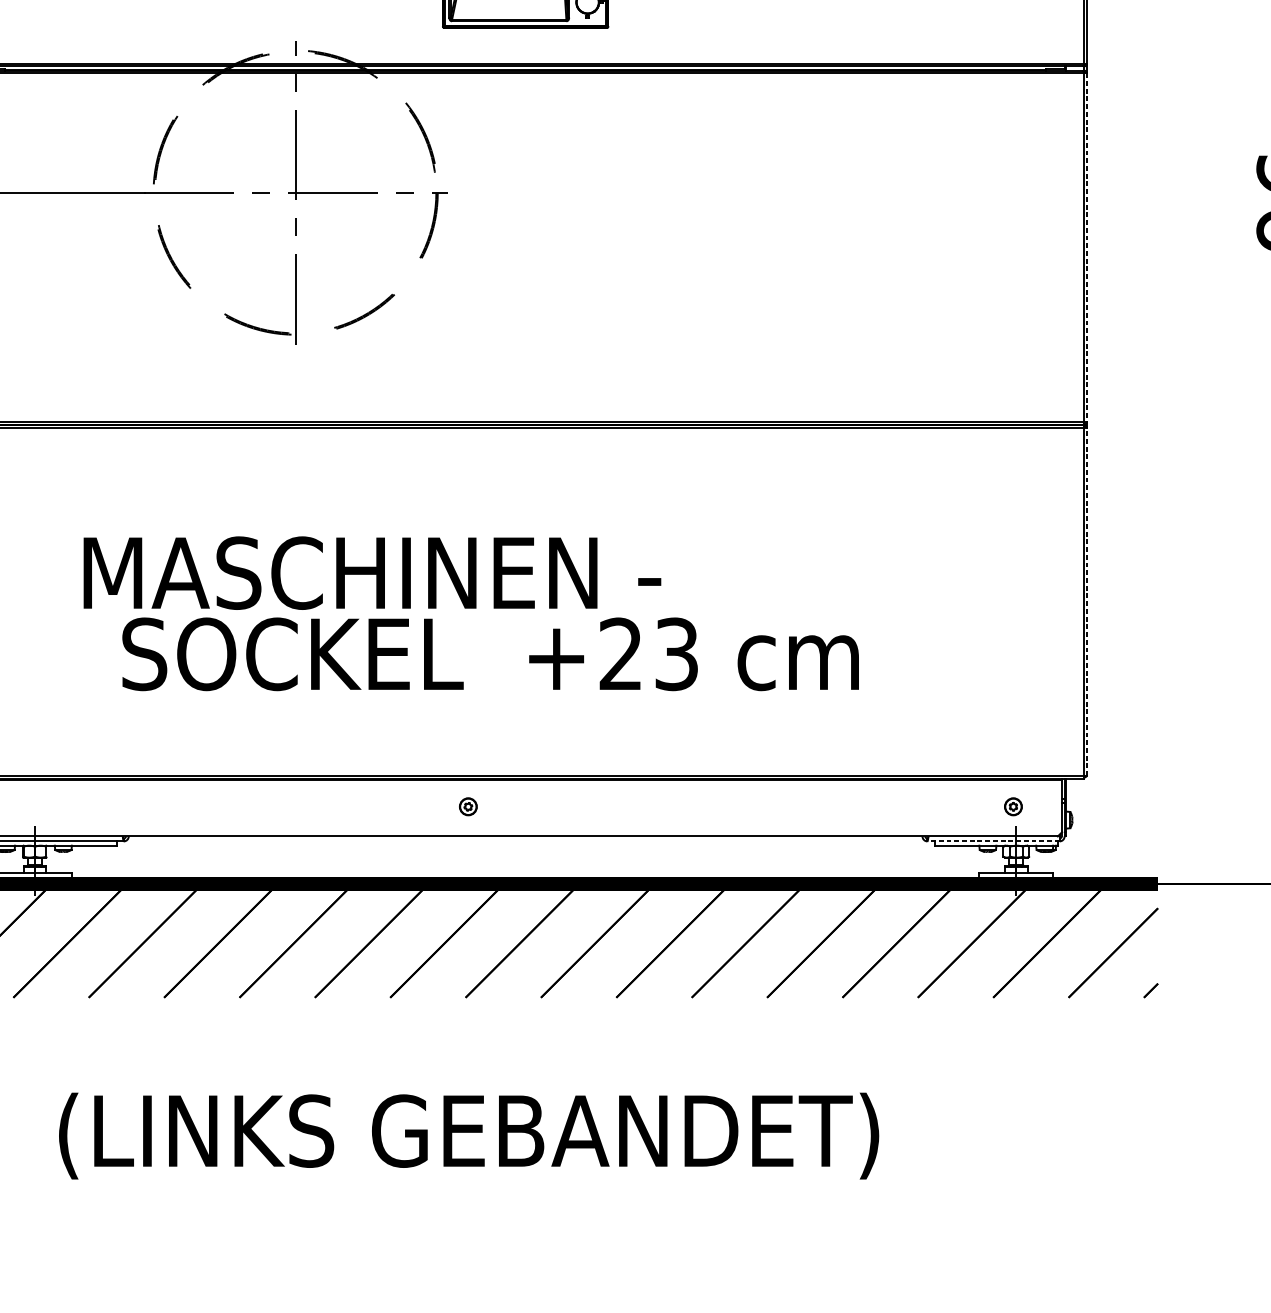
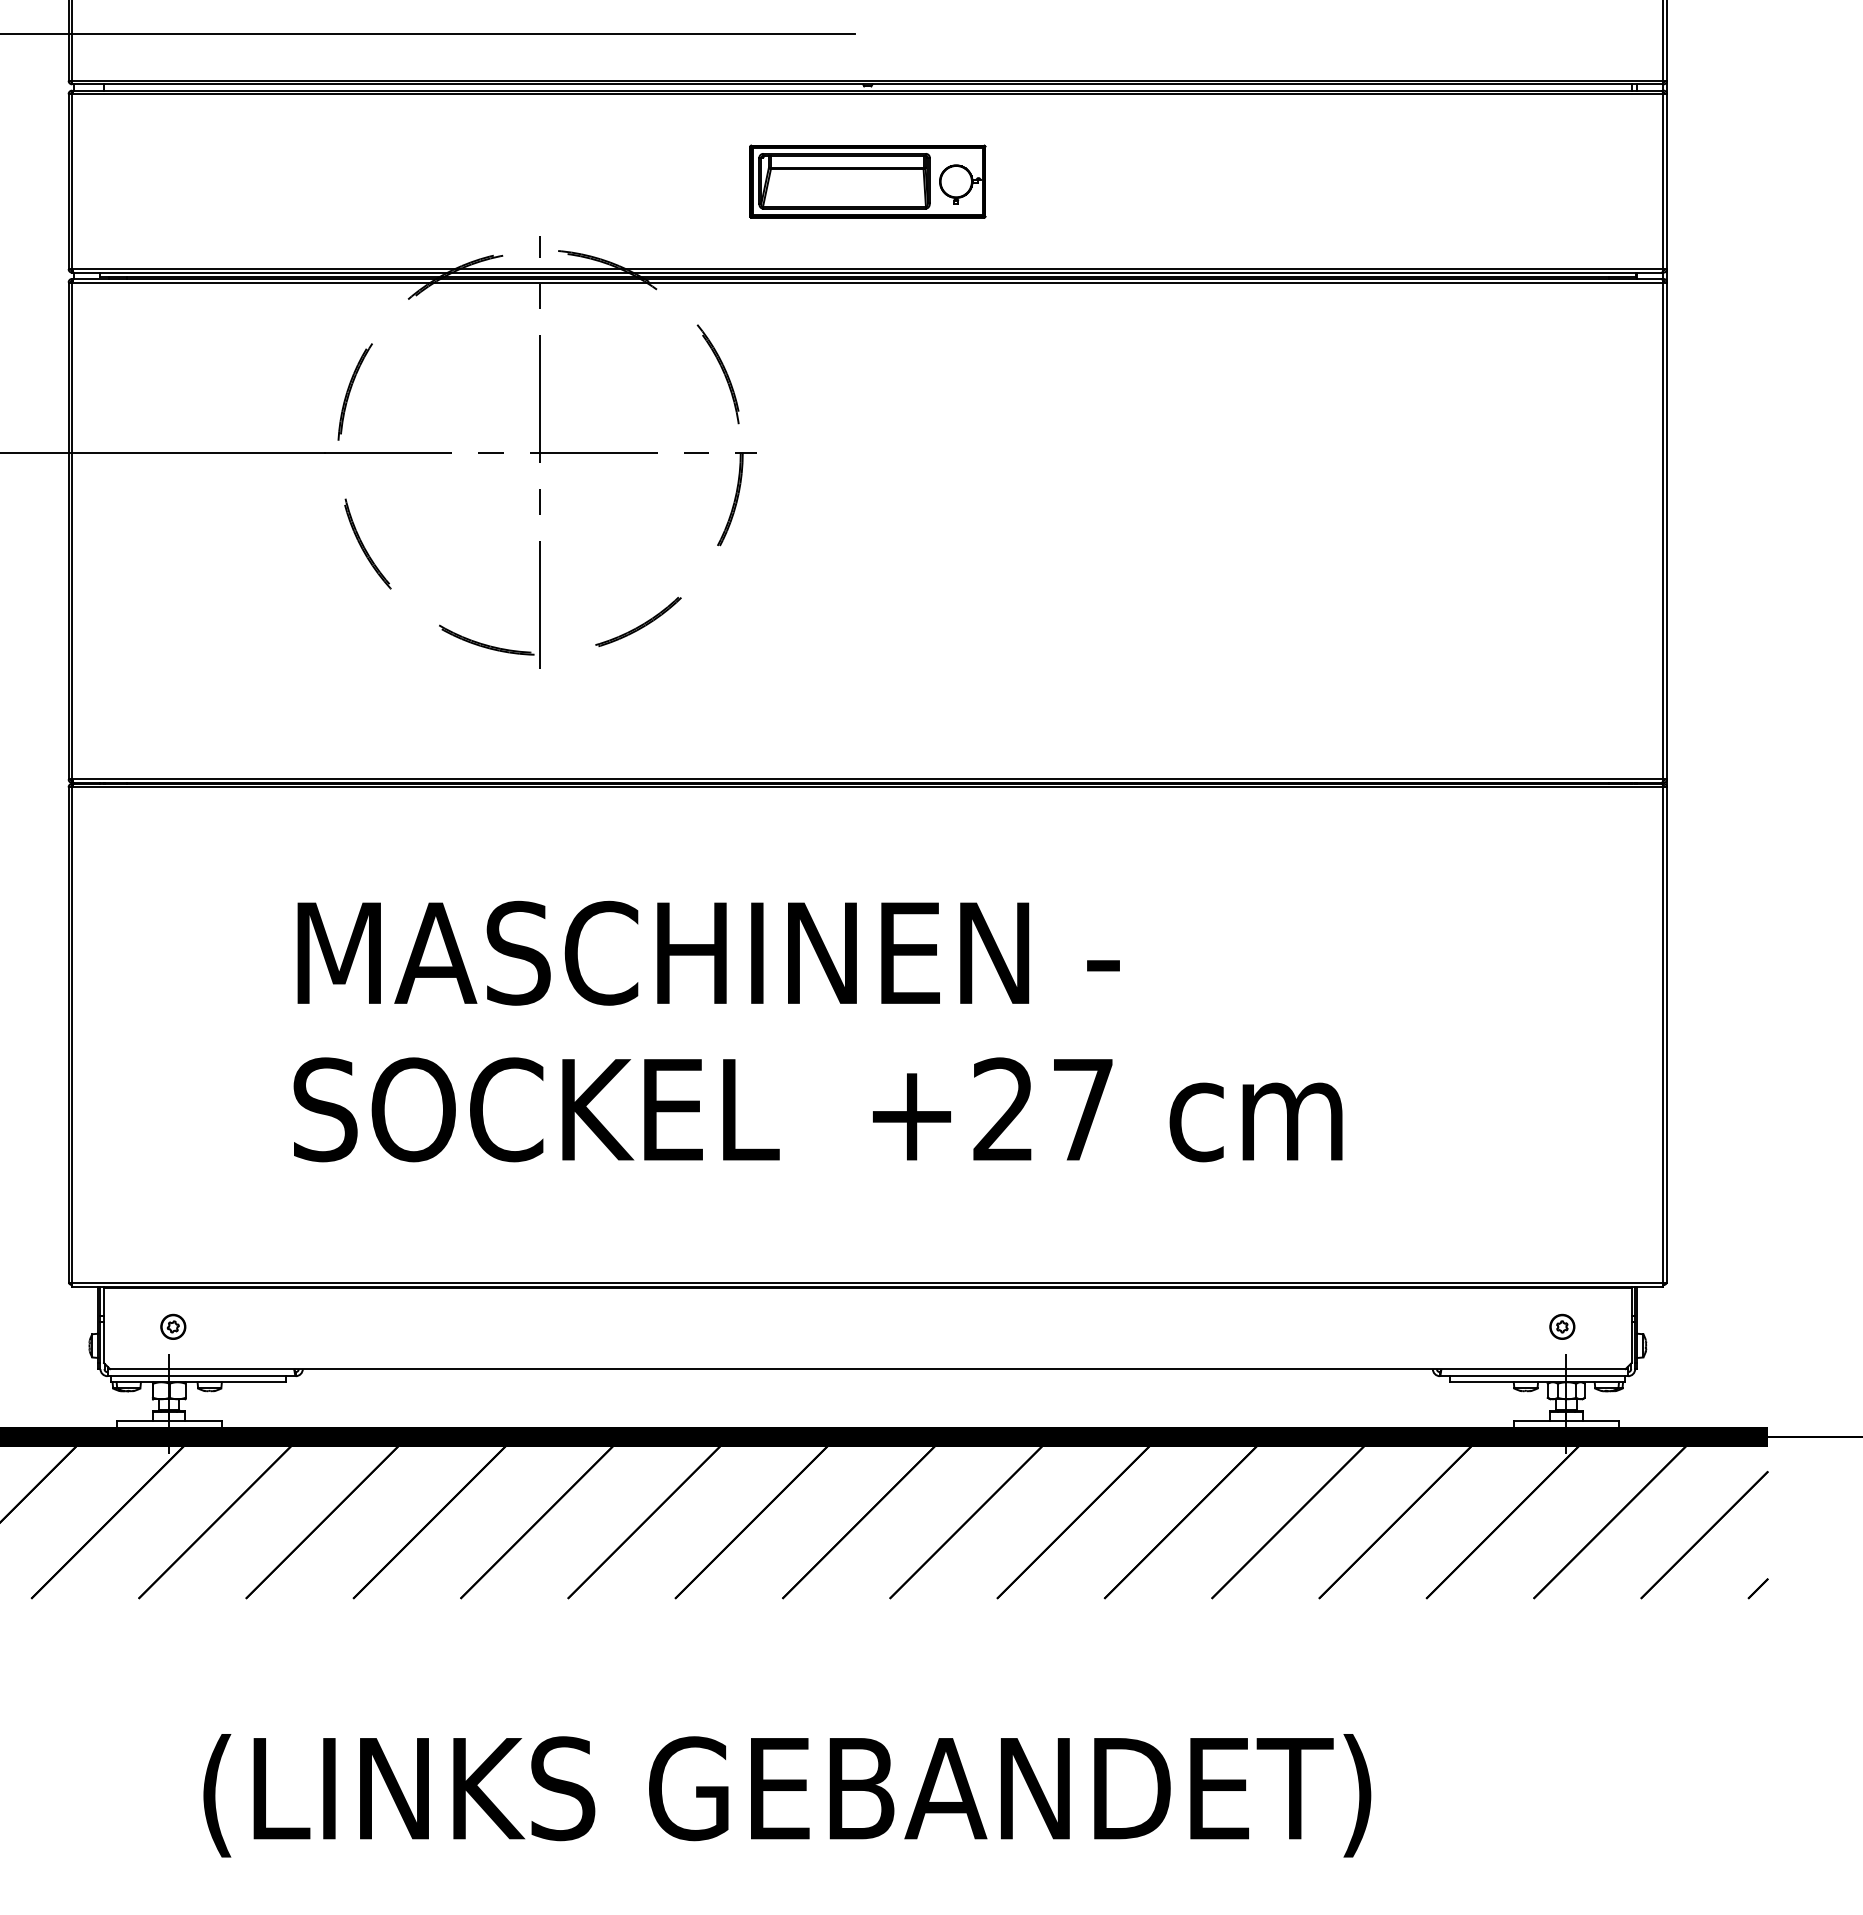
line: (1087, 248) -> (1667, 531), dashed -> solid
text: (372, 572) -> (708, 952), moved
line: (1087, 602) -> (1667, 1035), dashed -> solid
text: (677, 654) -> (1083, 1109), +23 -> +27
part: (468, 806) -> (173, 1326), moved
line: (993, 841) -> (1533, 1376), dashed -> solid

